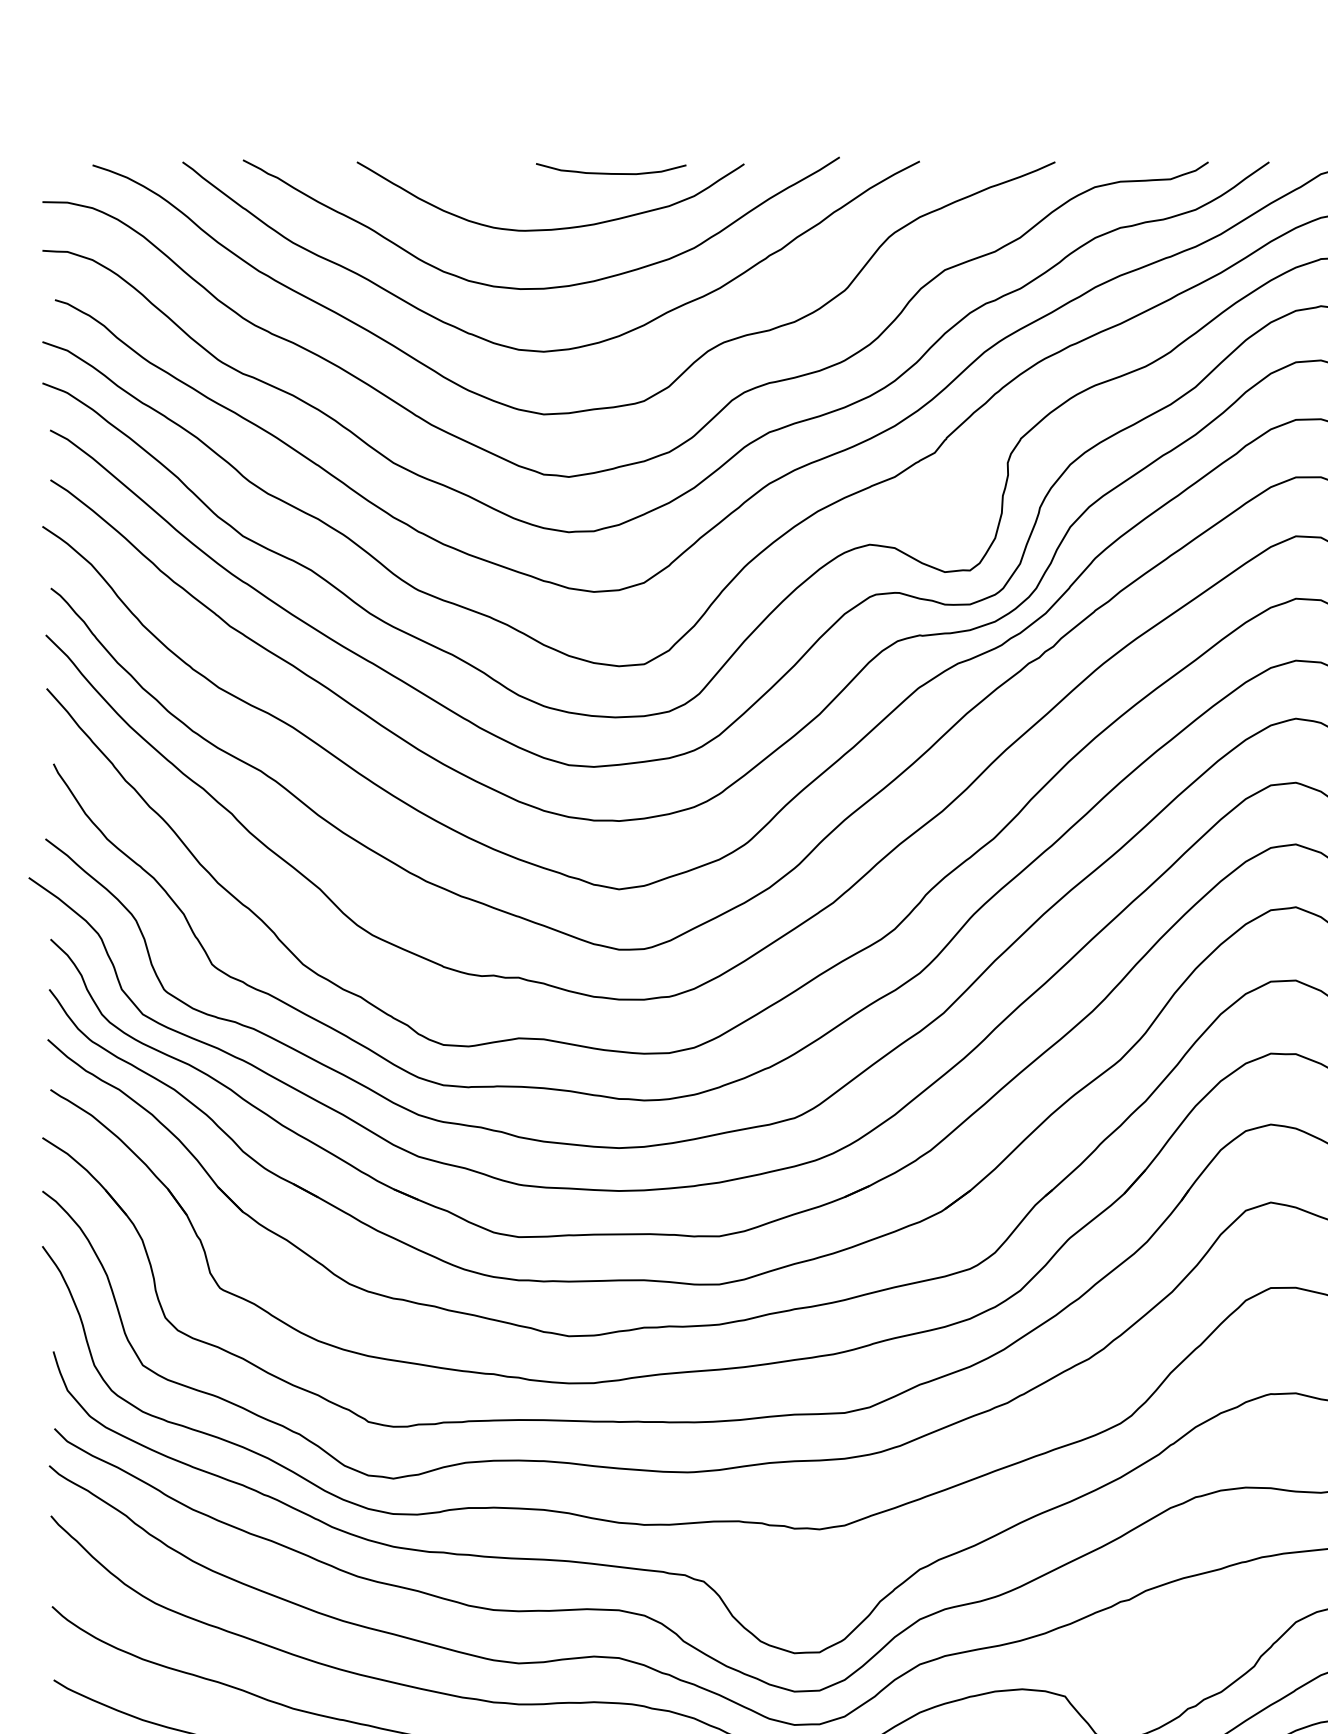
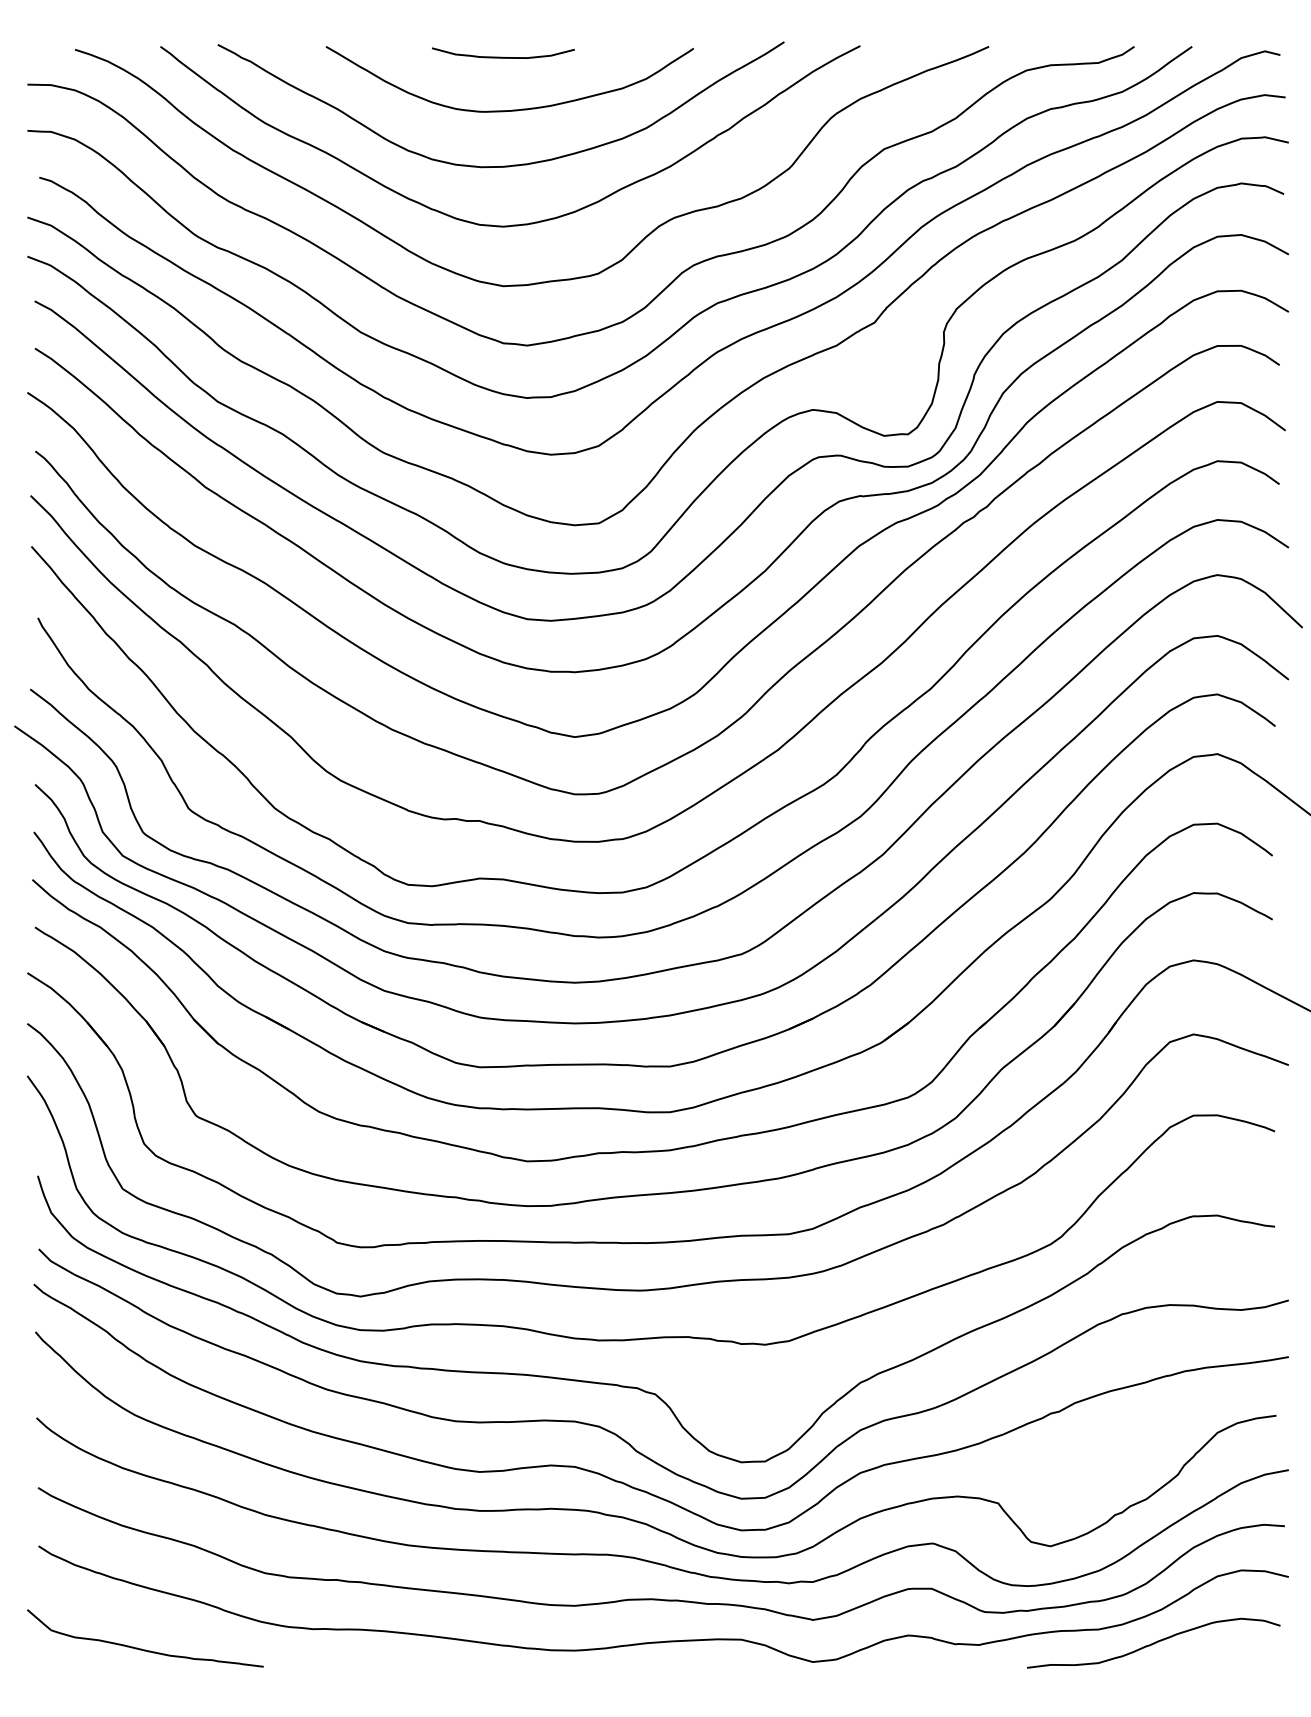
curve: (610, 172) -> (502, 56), moved

